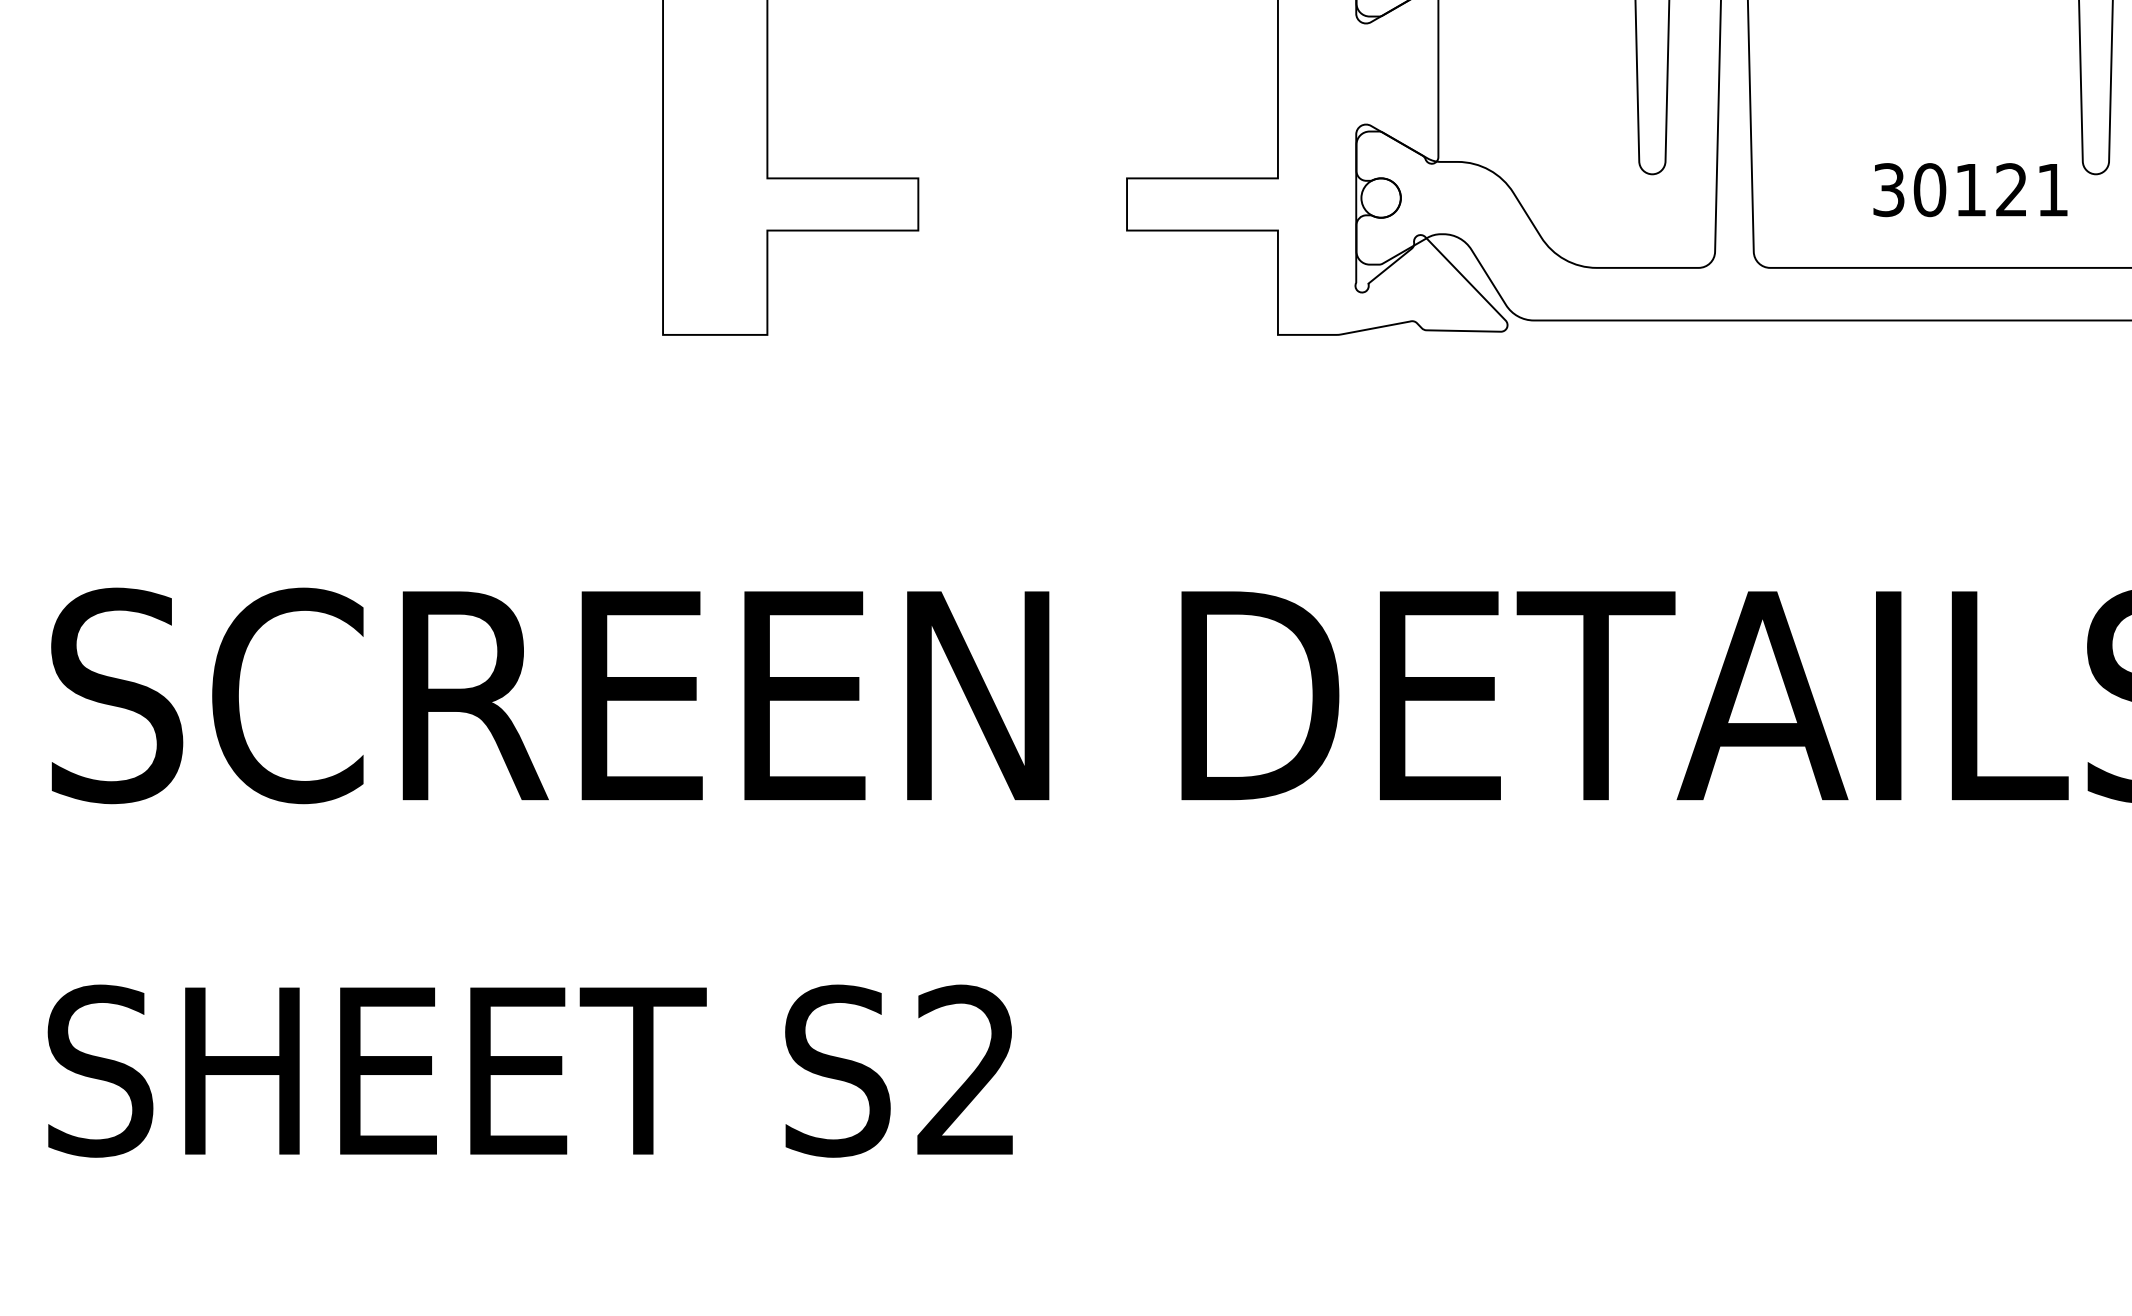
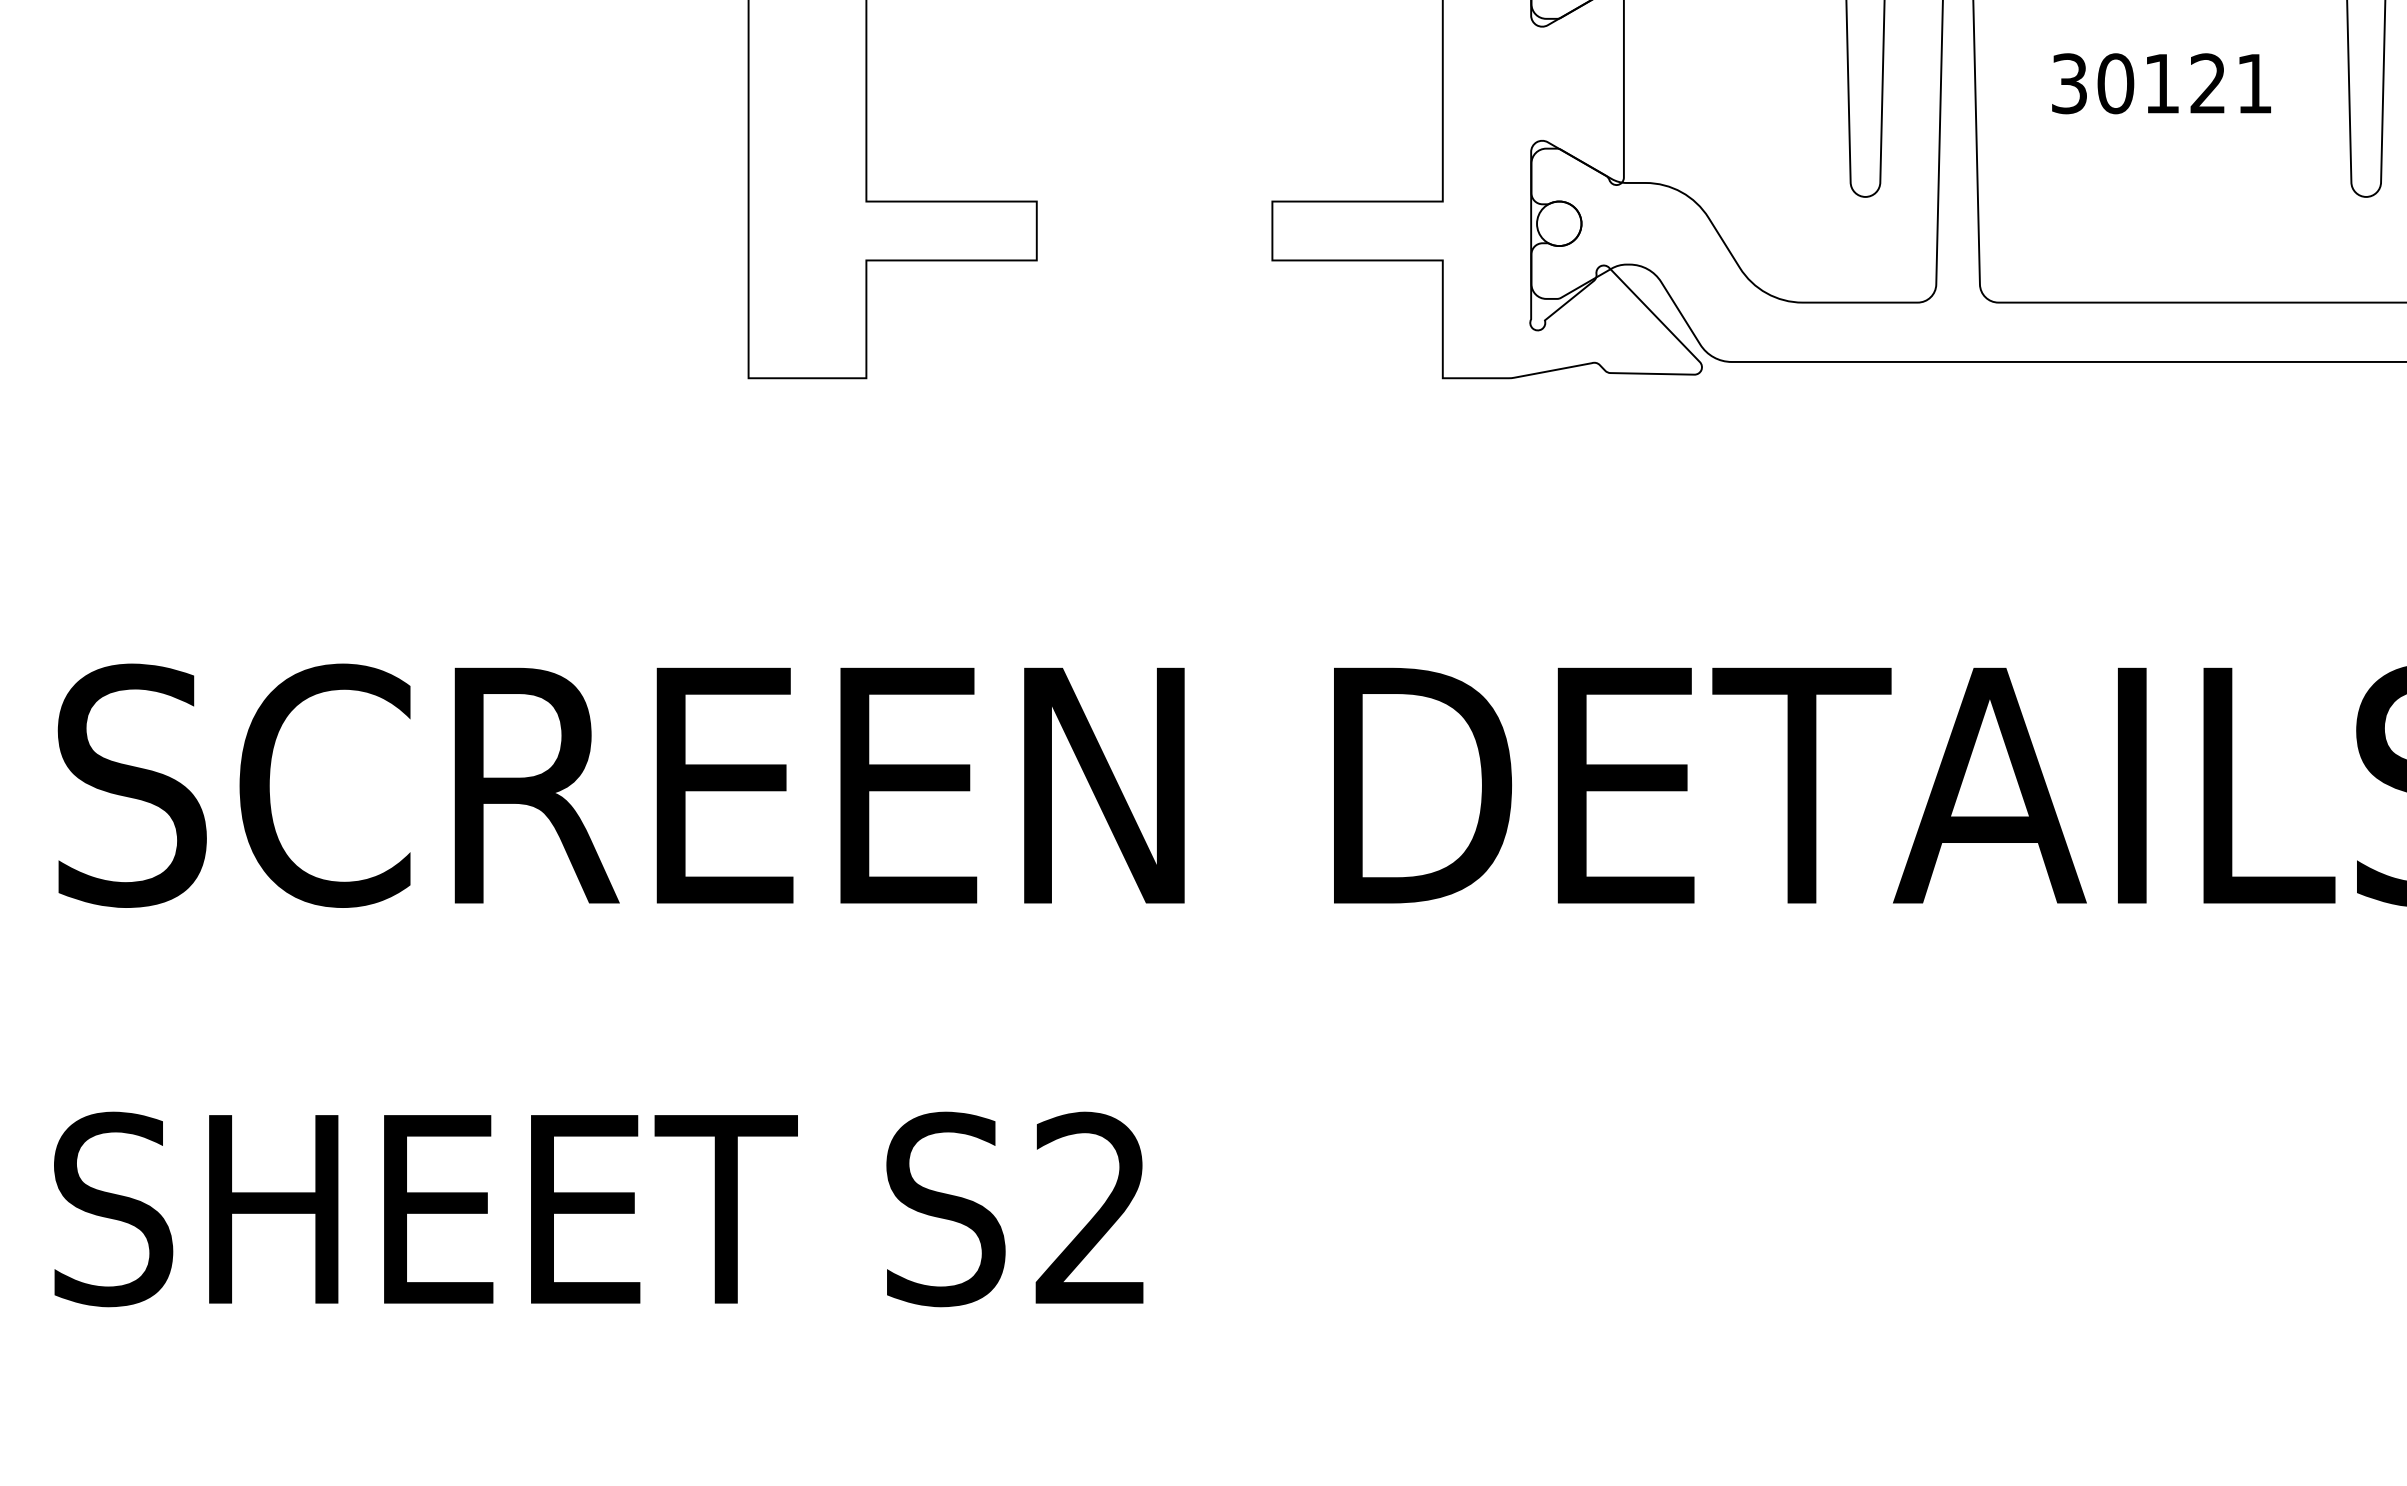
text: (1970, 189) -> (2161, 83), moved

